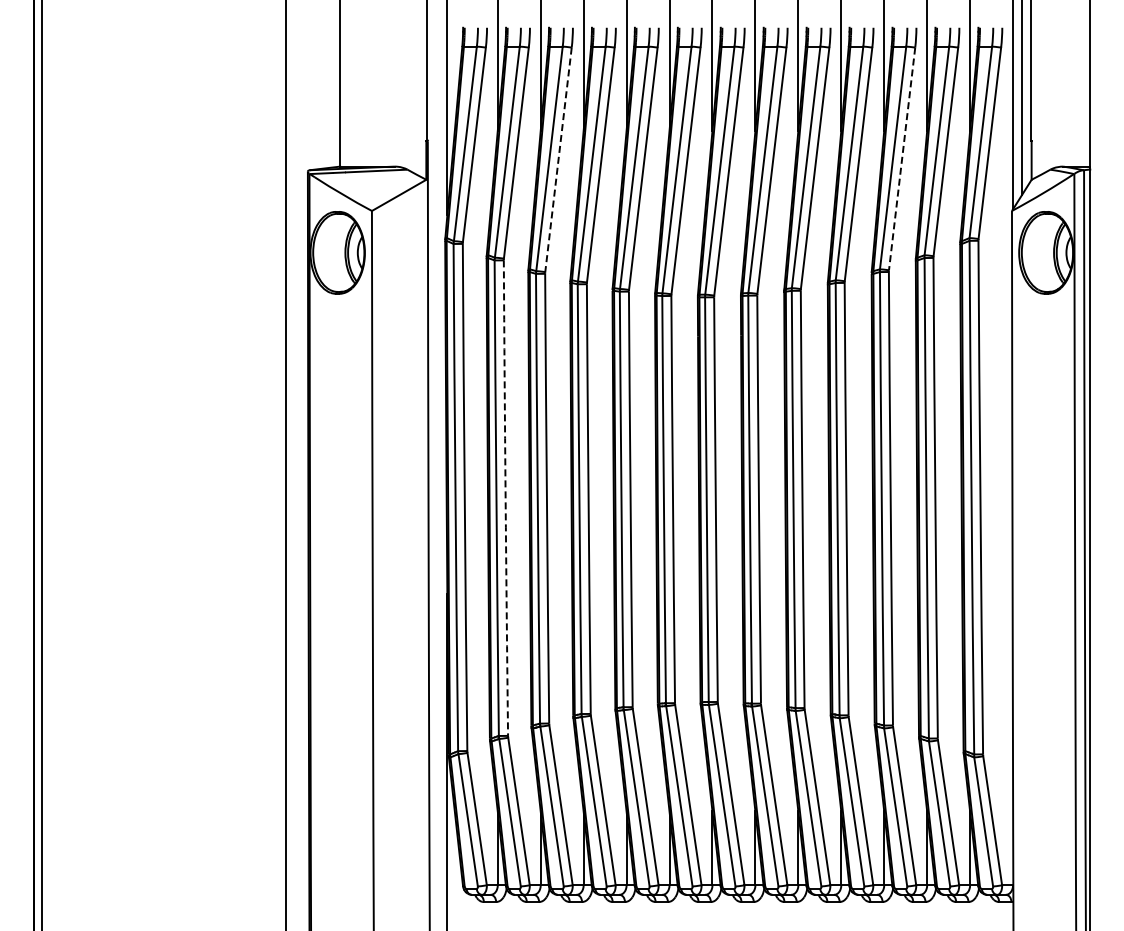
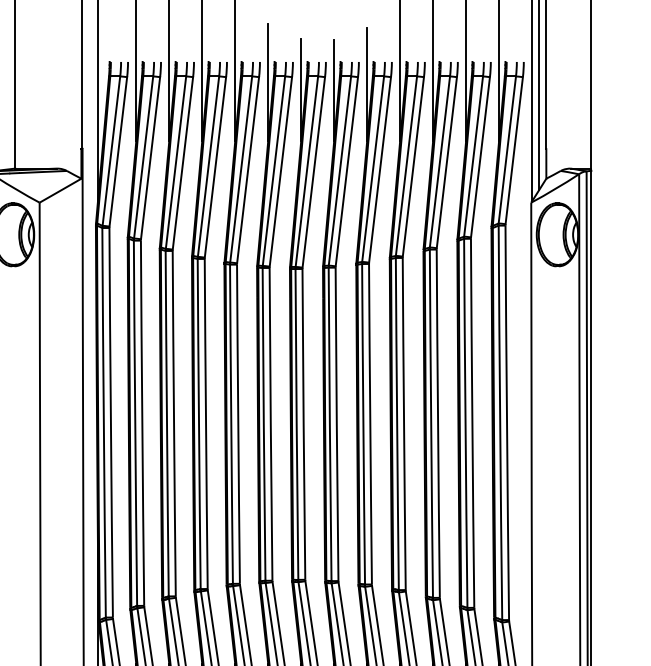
line: (902, 159) -> (447, 163), dashed -> solid
line: (558, 160) -> (182, 163), dashed -> solid
arc: (505, 498) -> (142, 423), dashed -> solid

